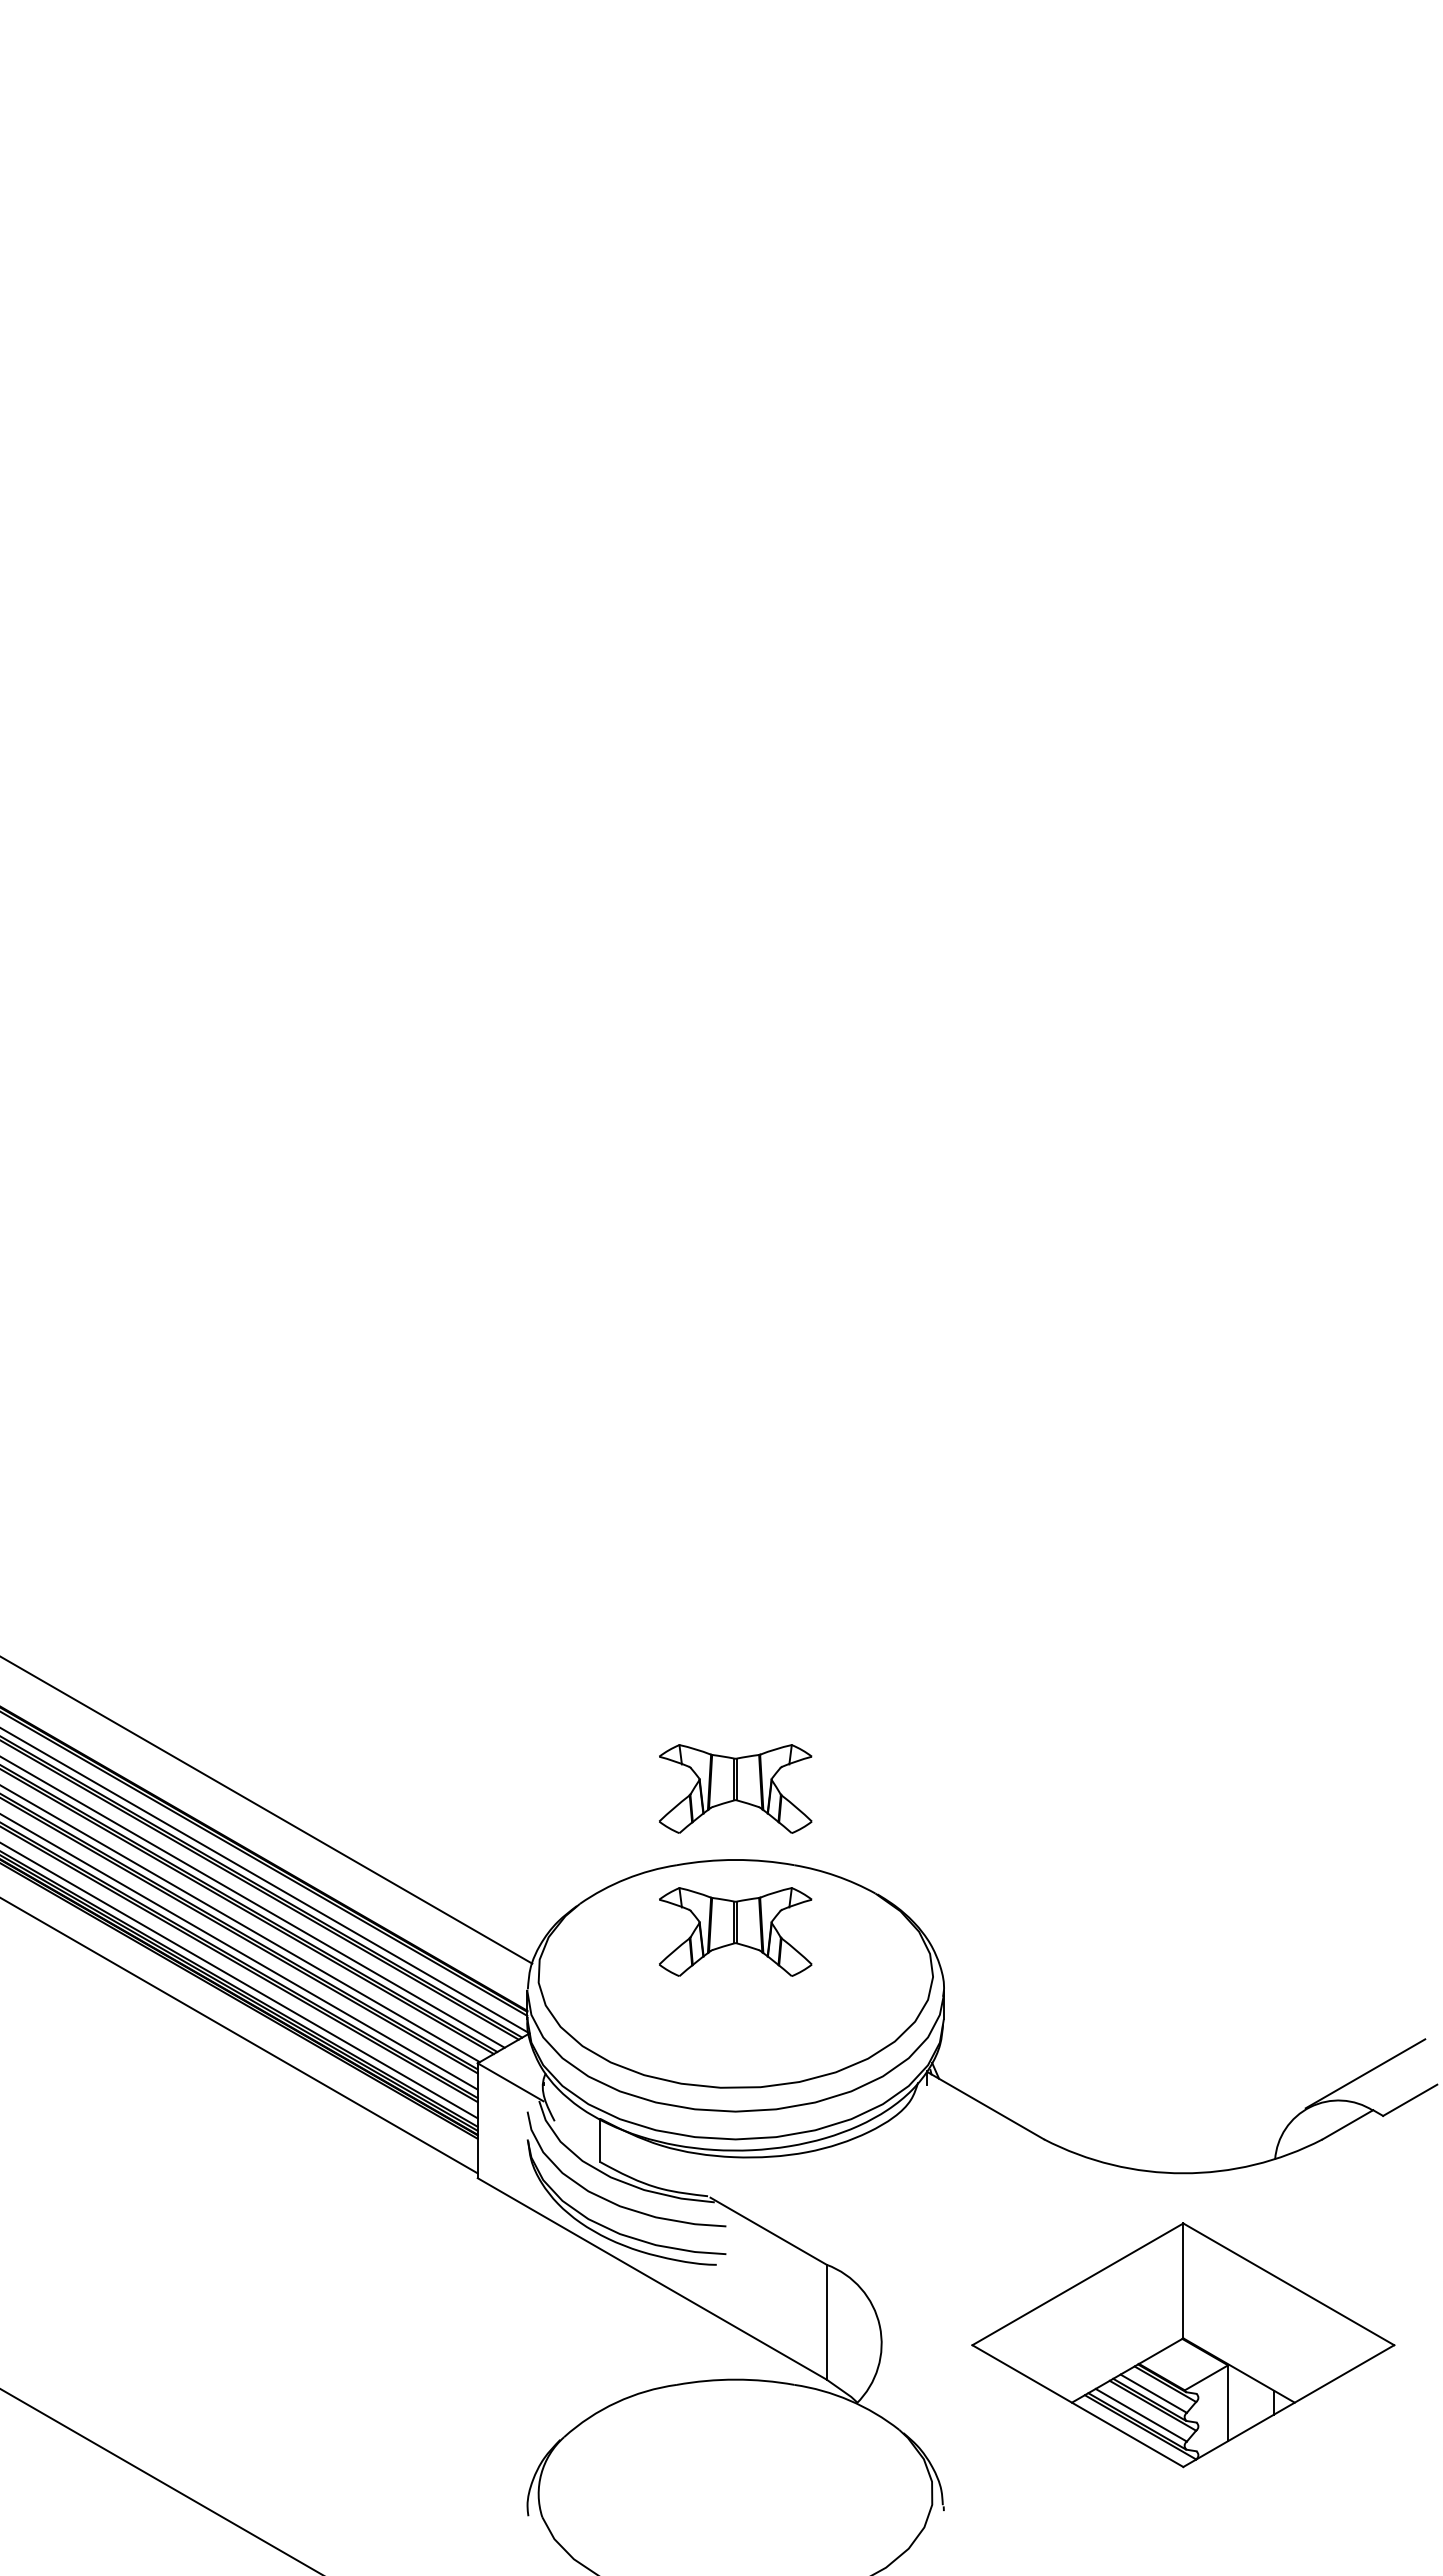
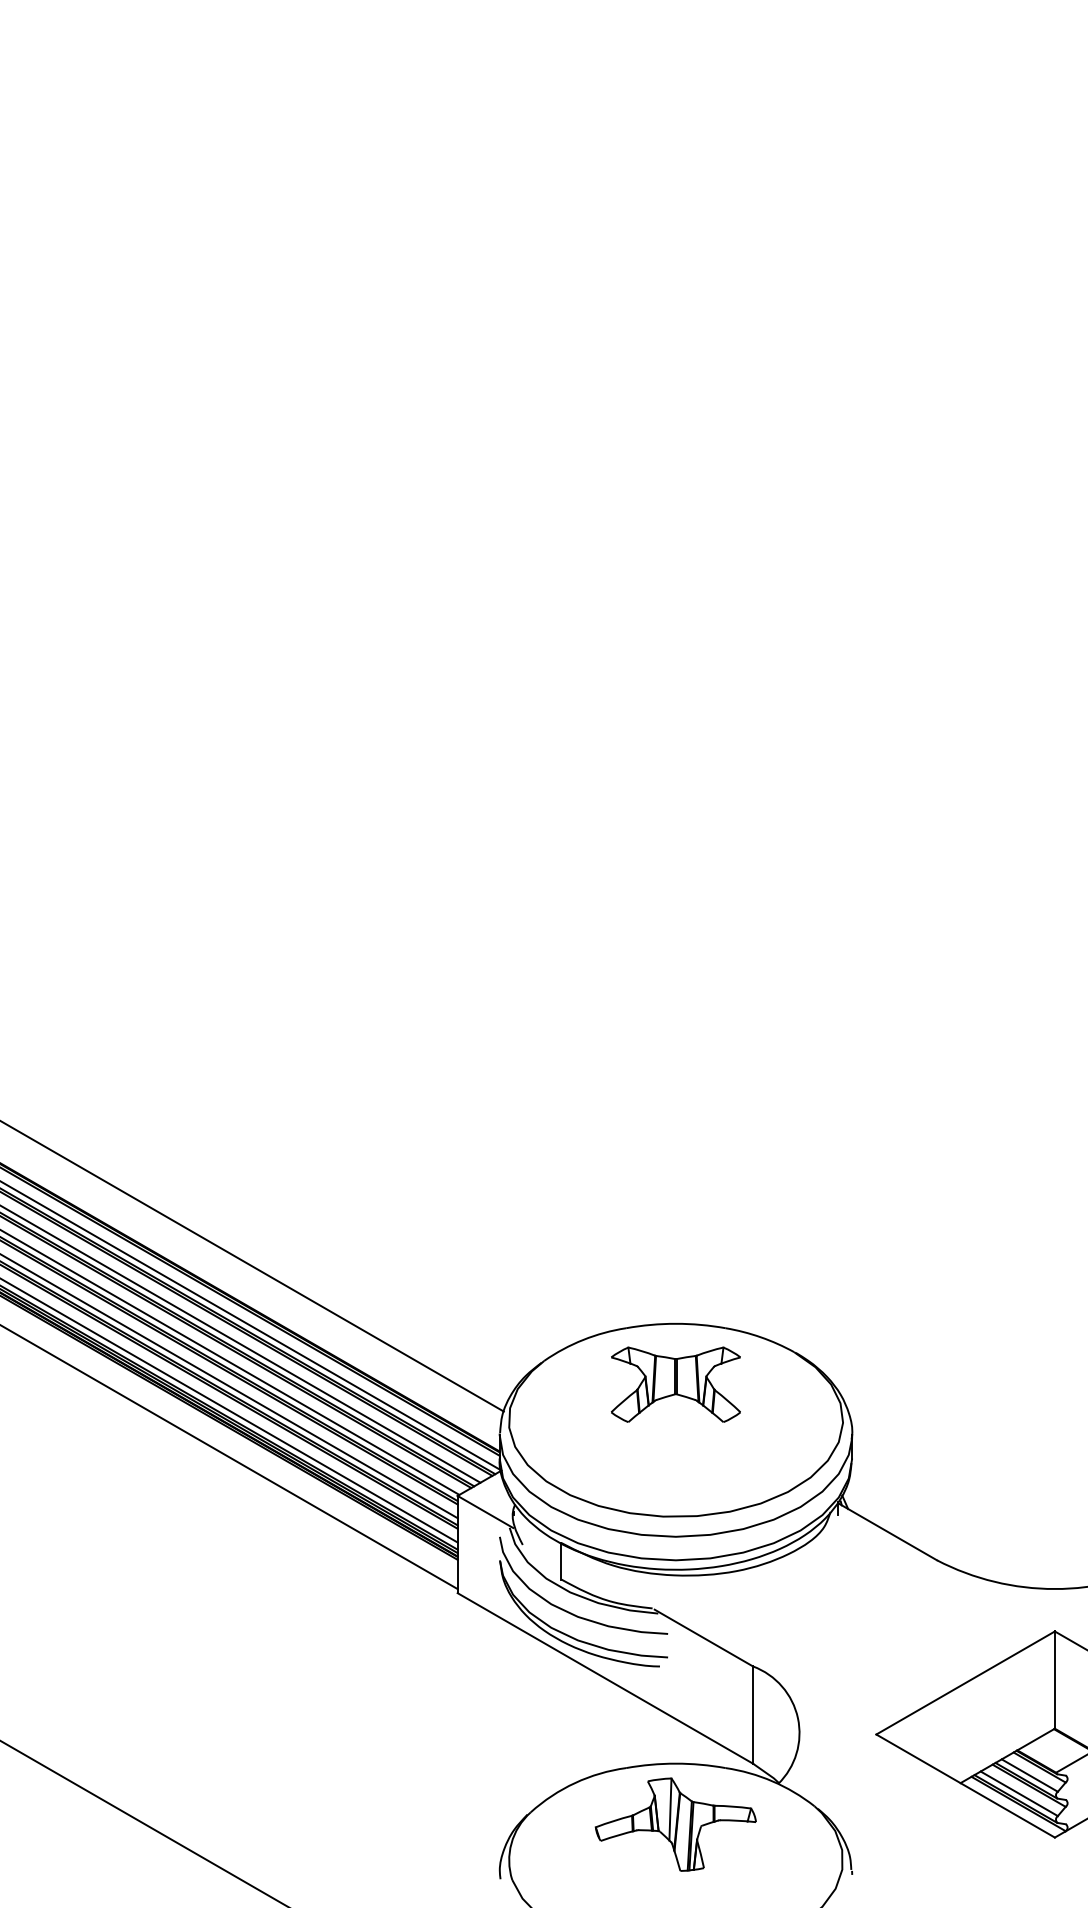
part: (735, 1788) -> (675, 1263), removed
part: (735, 2451) -> (675, 1824), added

